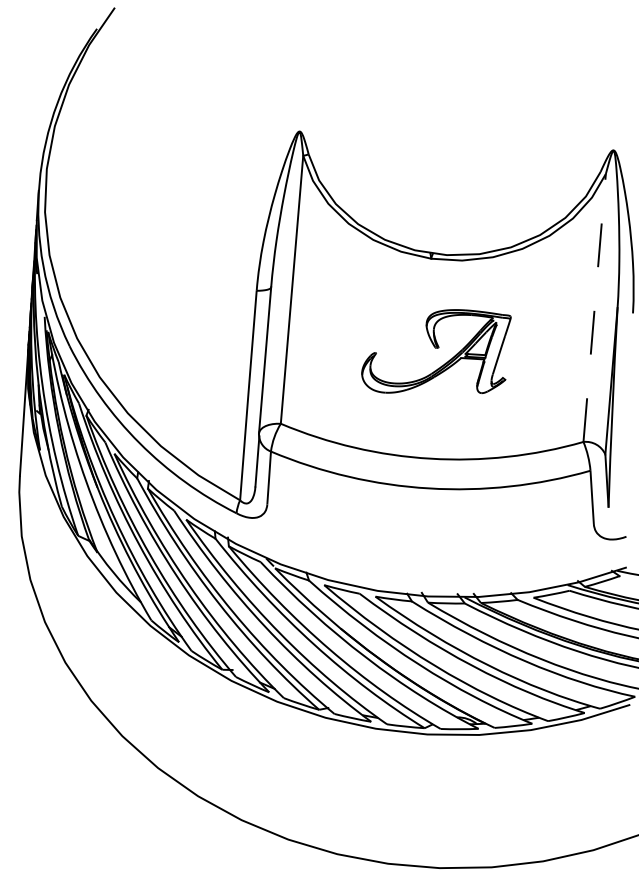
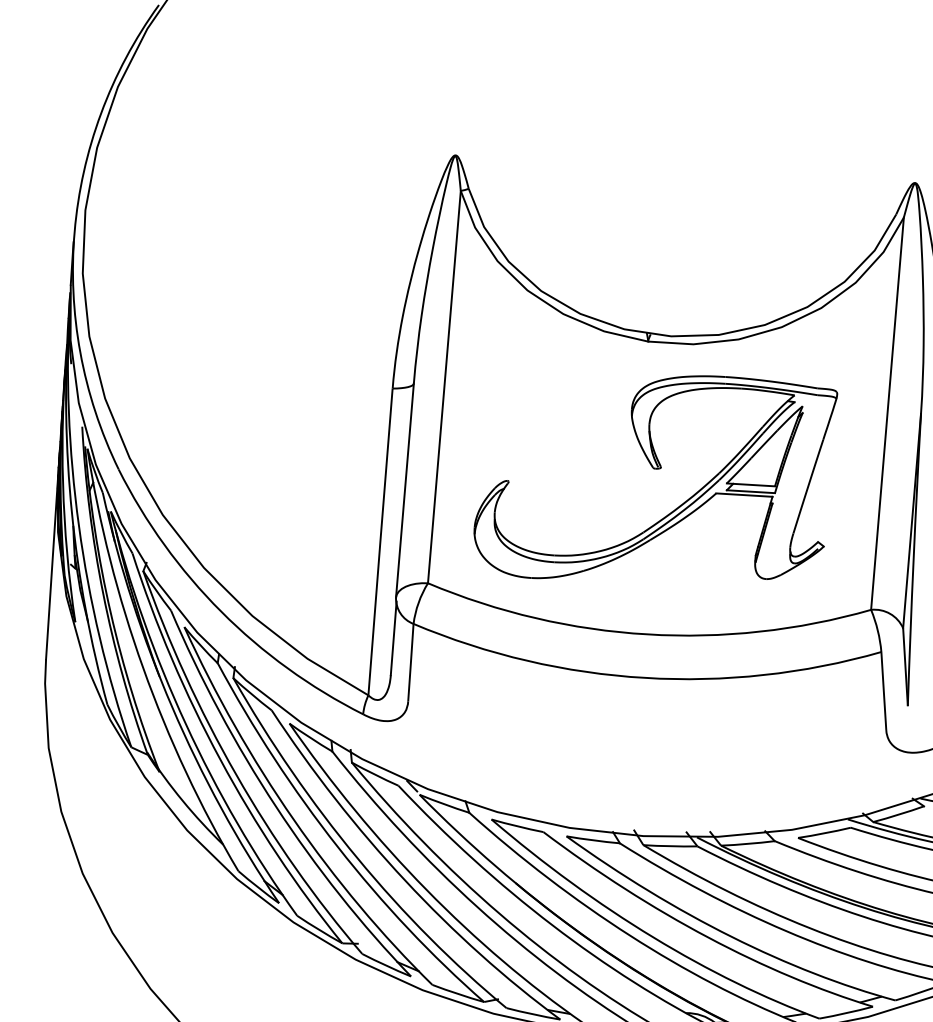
line: (594, 307) -> (887, 413), dashed -> solid
part: (436, 351) -> (655, 477), size x1.67

